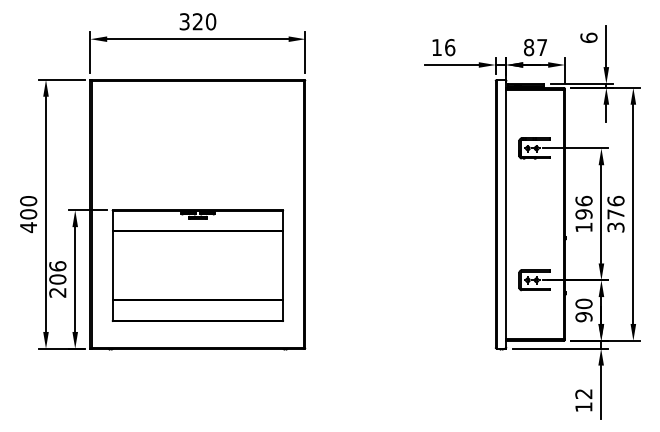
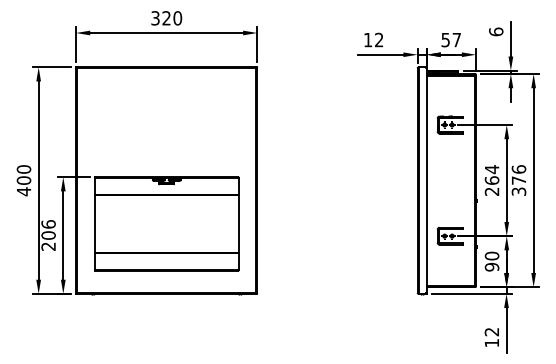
text: (450, 46) -> (379, 39), 16 -> 12
text: (528, 46) -> (445, 39), 87 -> 57
text: (583, 214) -> (491, 180), 196 -> 264

